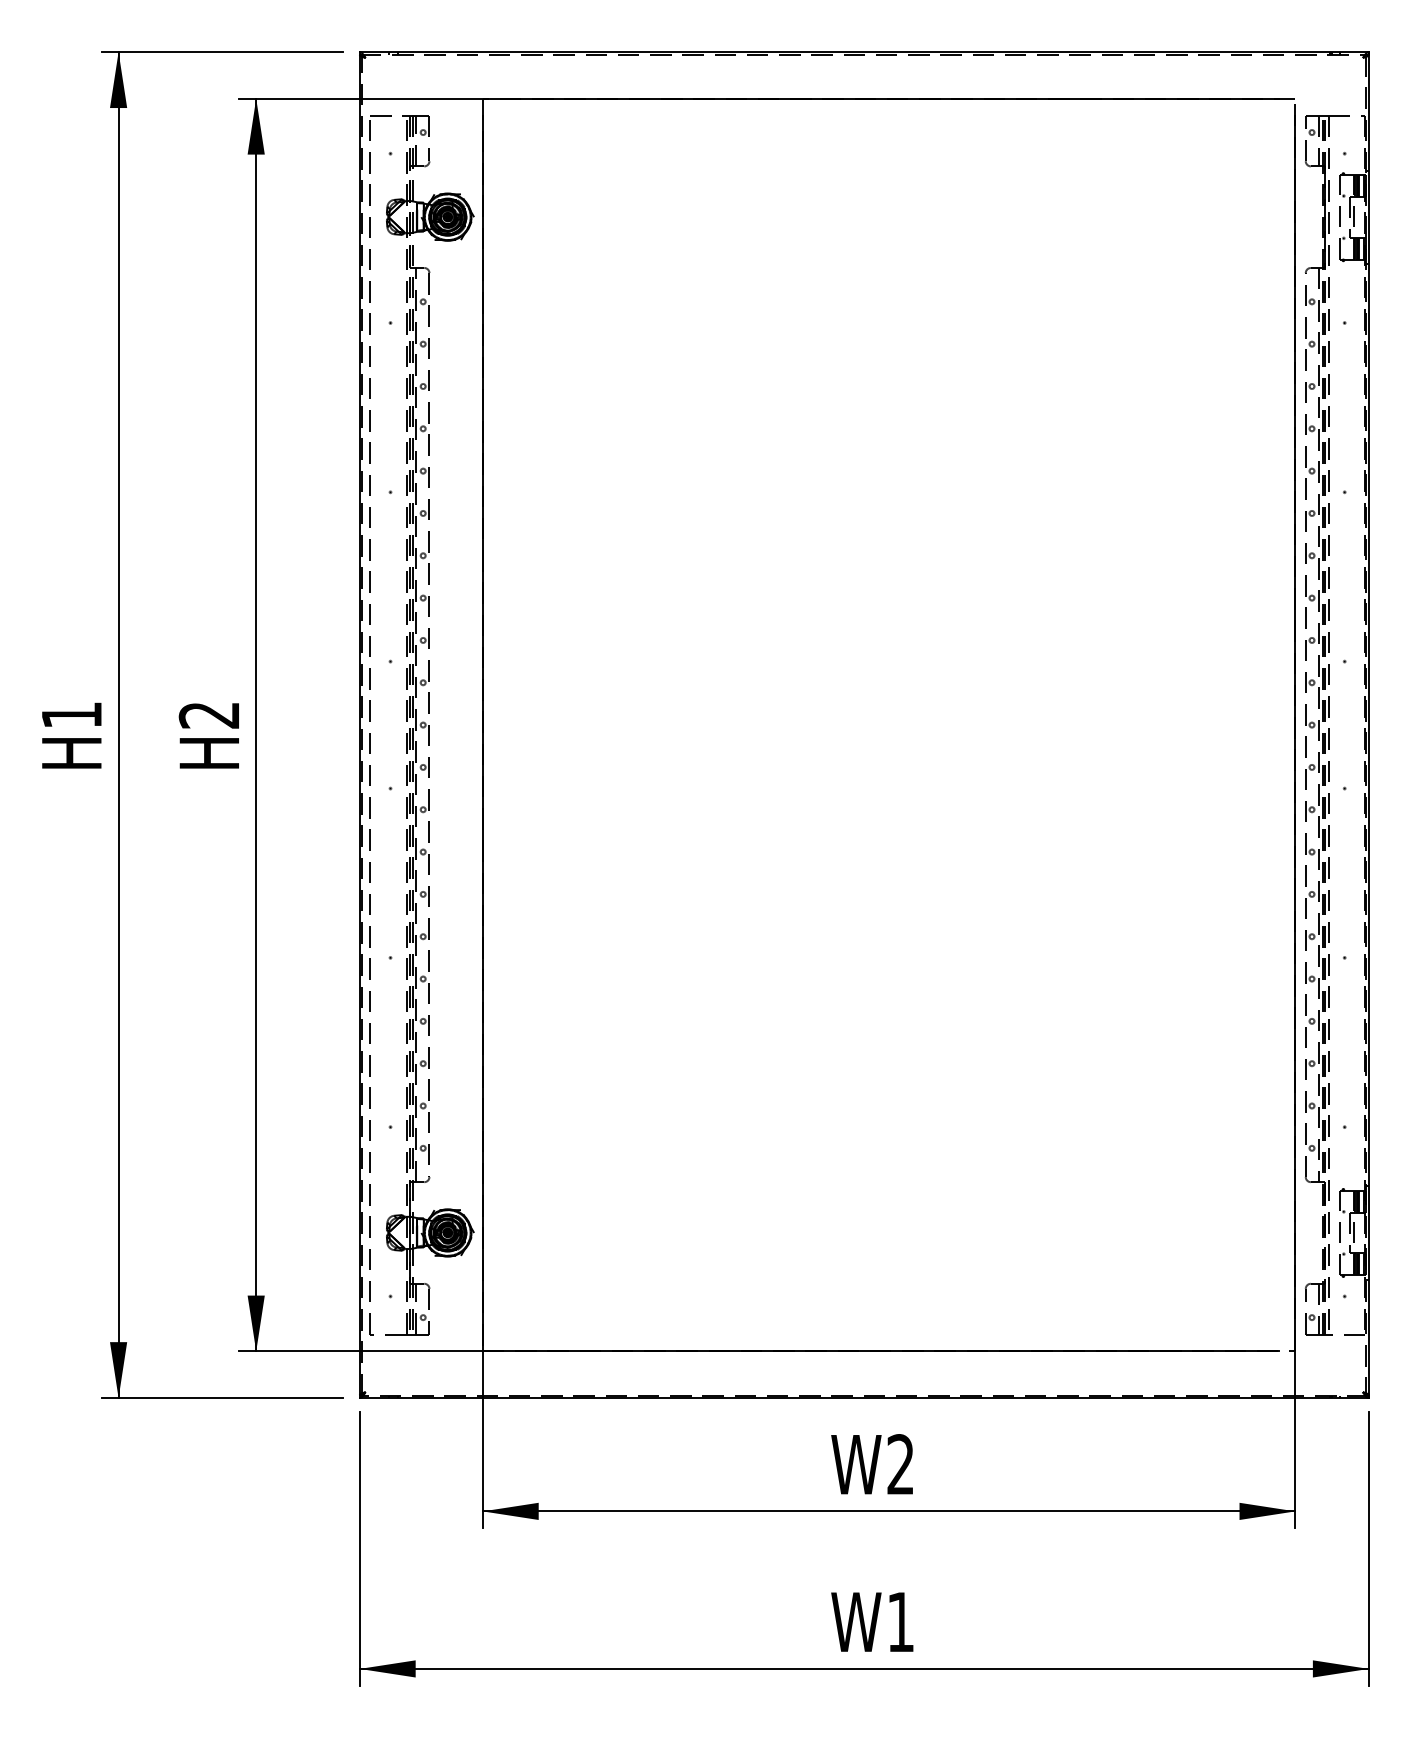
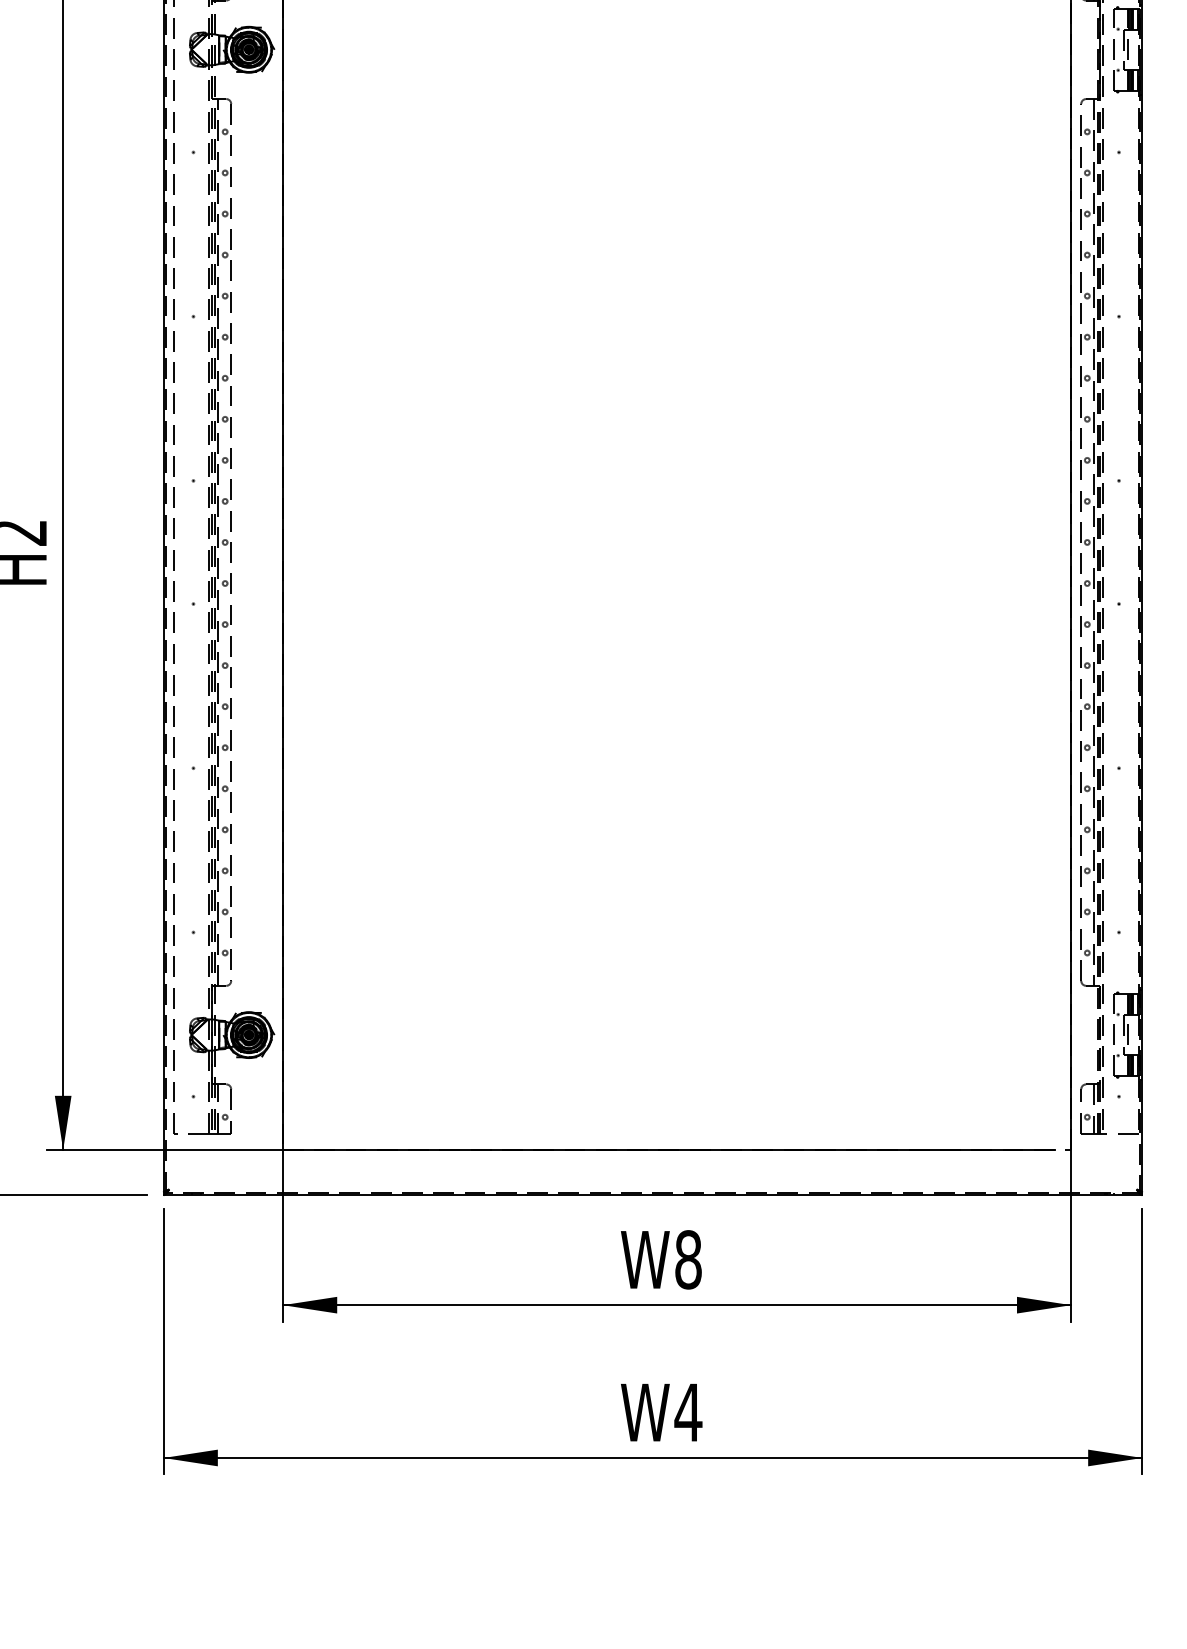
text: (900, 1464) -> (688, 1259), W2 -> W8
text: (900, 1621) -> (688, 1411), W1 -> W4

